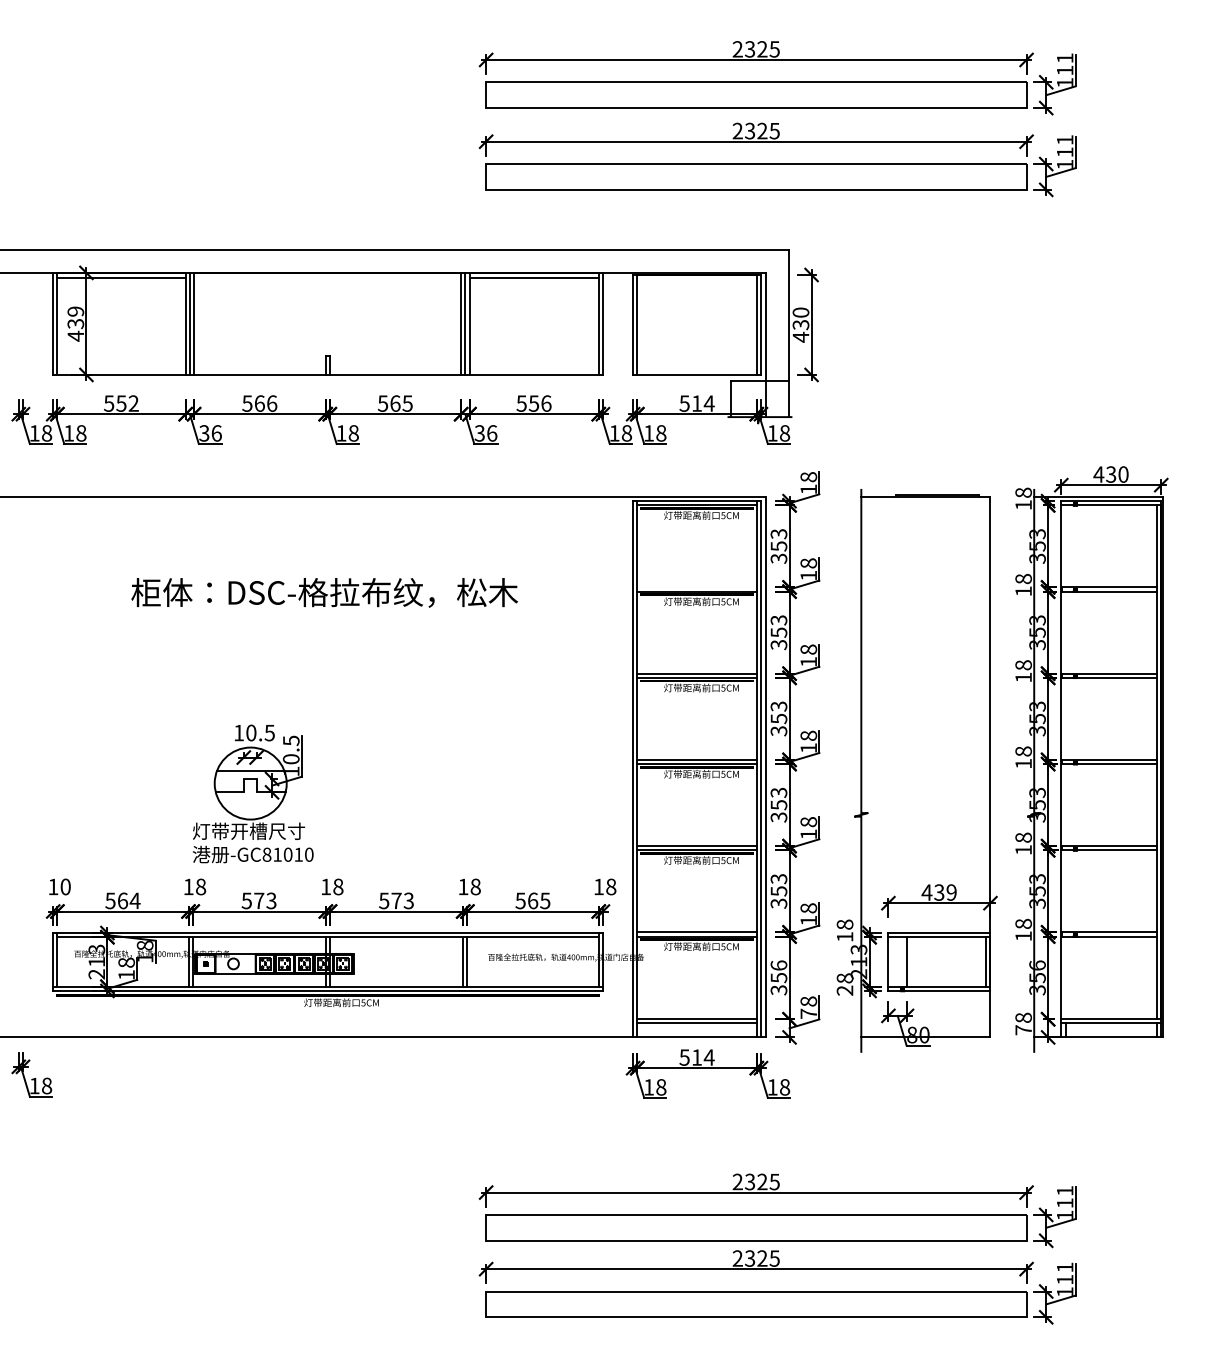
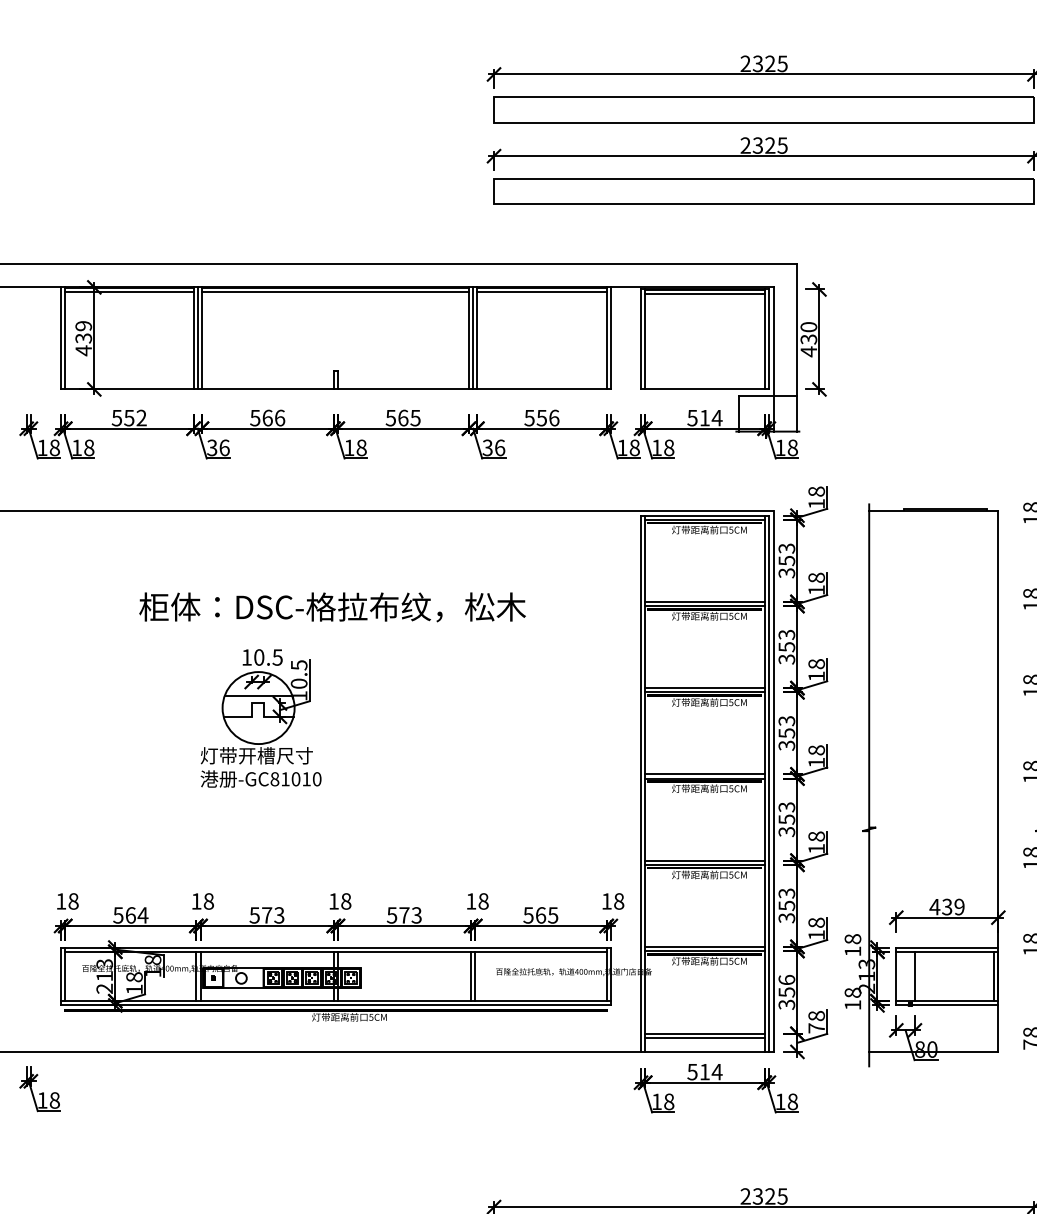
line: (327, 277) -> (335, 291), added
line: (696, 279) -> (704, 293), added
line: (696, 587) -> (704, 601), added
part: (253, 793) -> (261, 717), moved
text: (65, 887) -> (73, 901), 10 -> 18
text: (844, 990) -> (852, 1004), 28 -> 18

